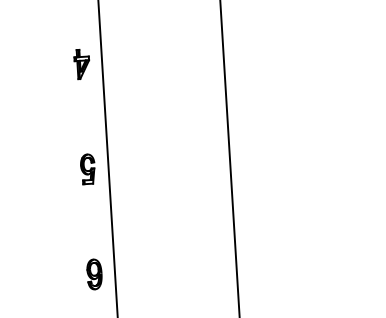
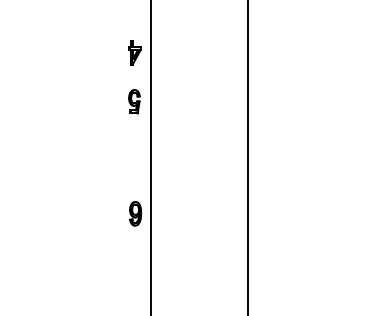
part: (81, 63) -> (134, 52), moved
part: (88, 168) -> (134, 101), moved
part: (94, 274) -> (135, 213), moved

